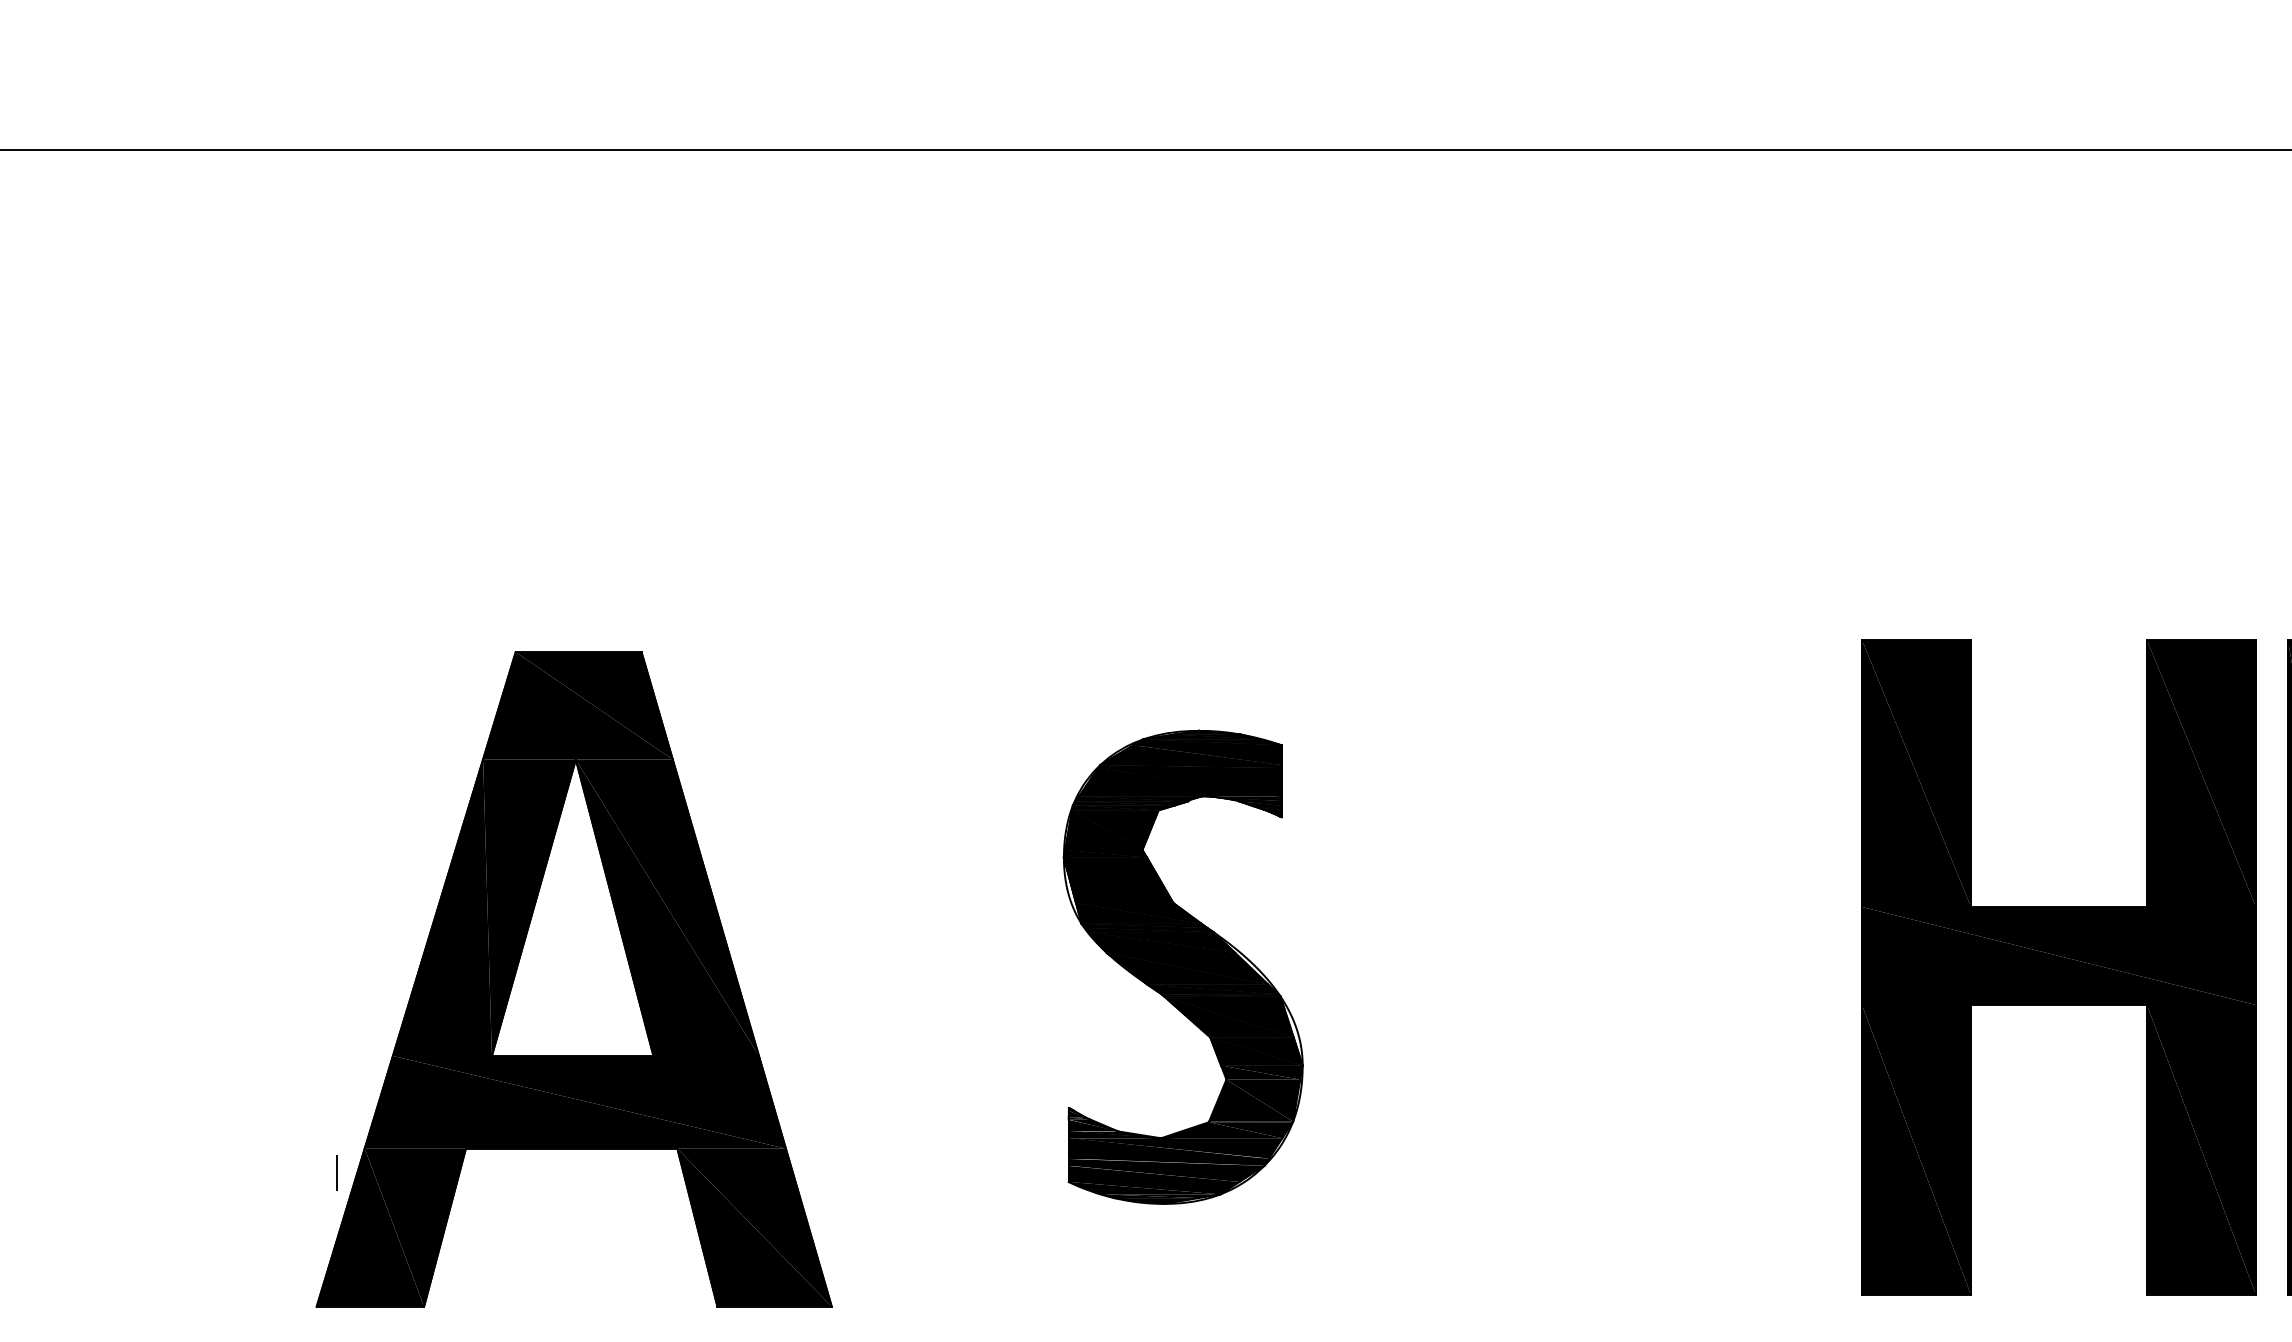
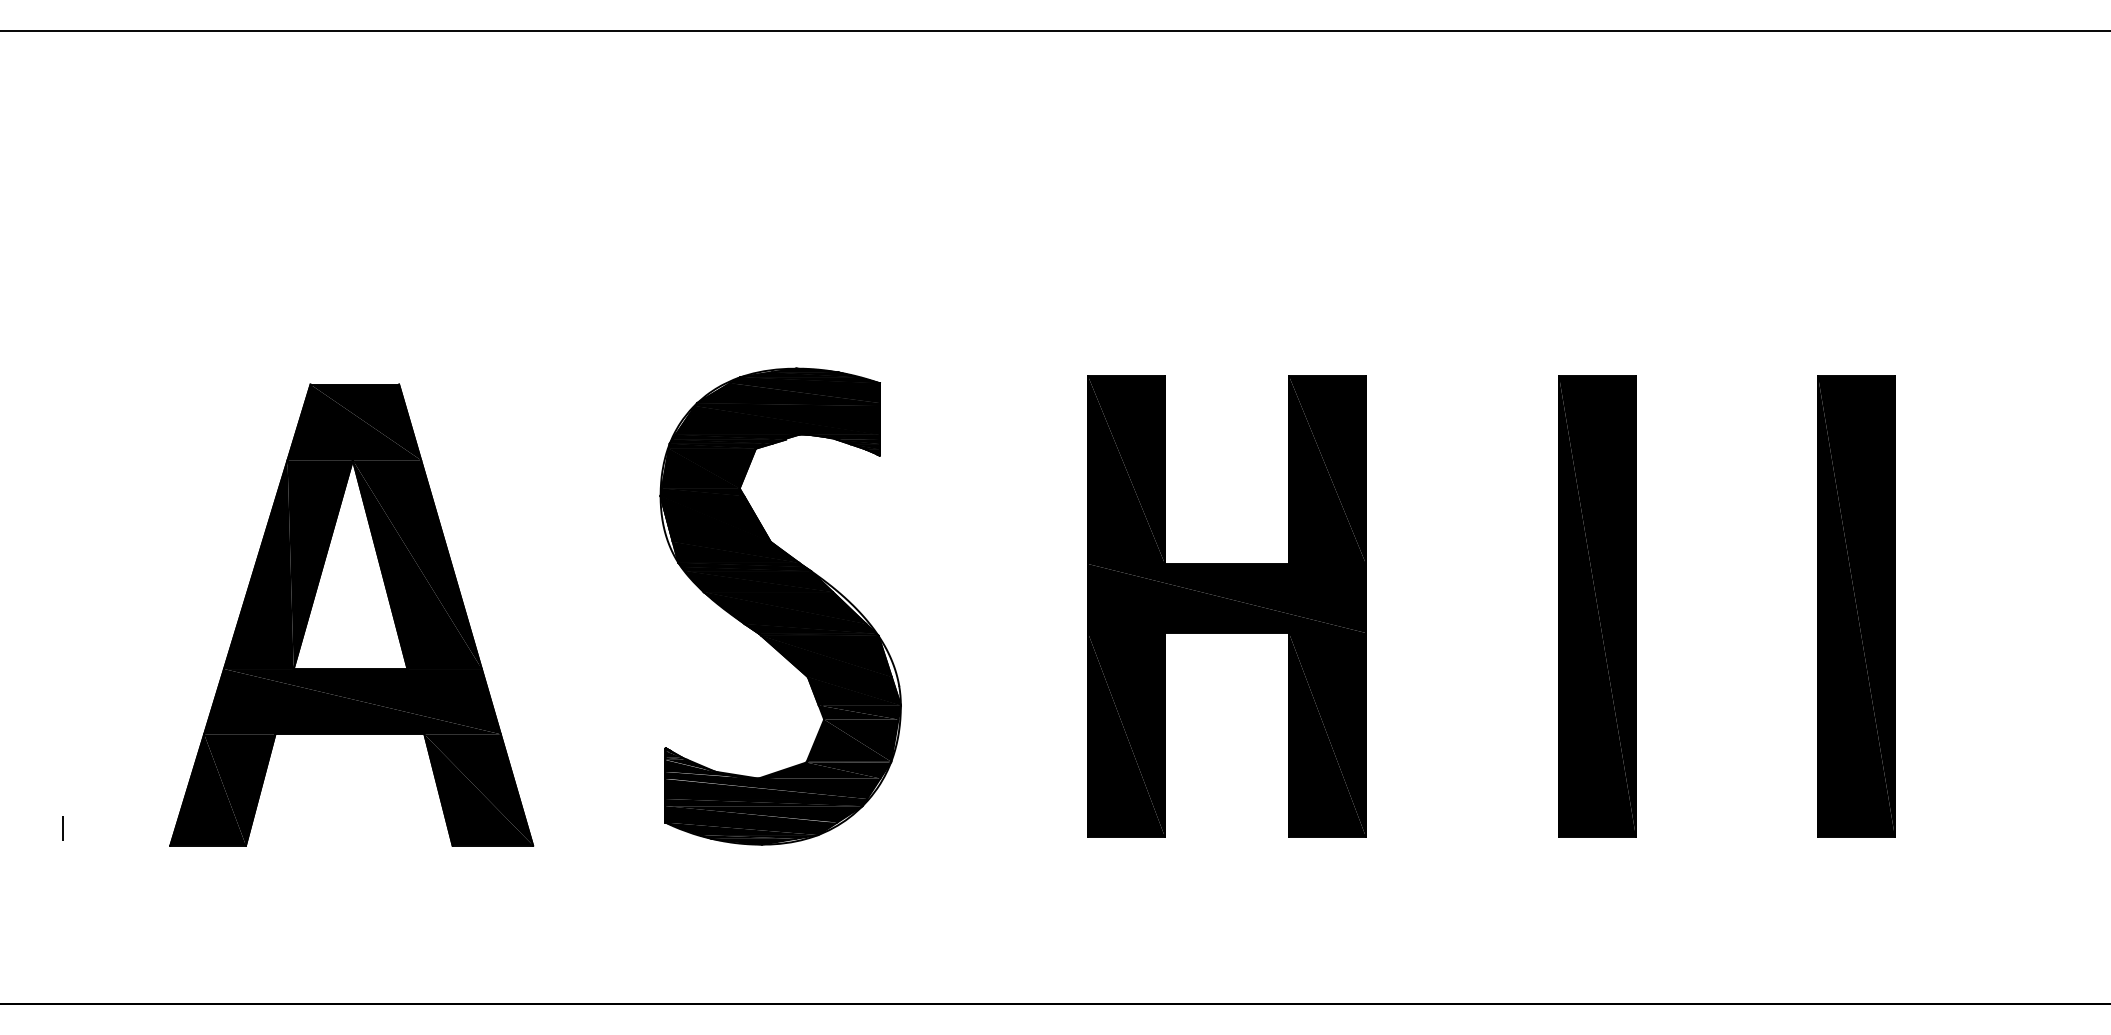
part: (1183, 967) -> (780, 606), size x1.43
part: (2057, 967) -> (1226, 606), moved
line: (335, 1173) -> (62, 828), moved

